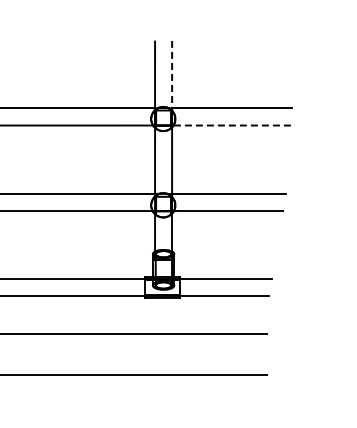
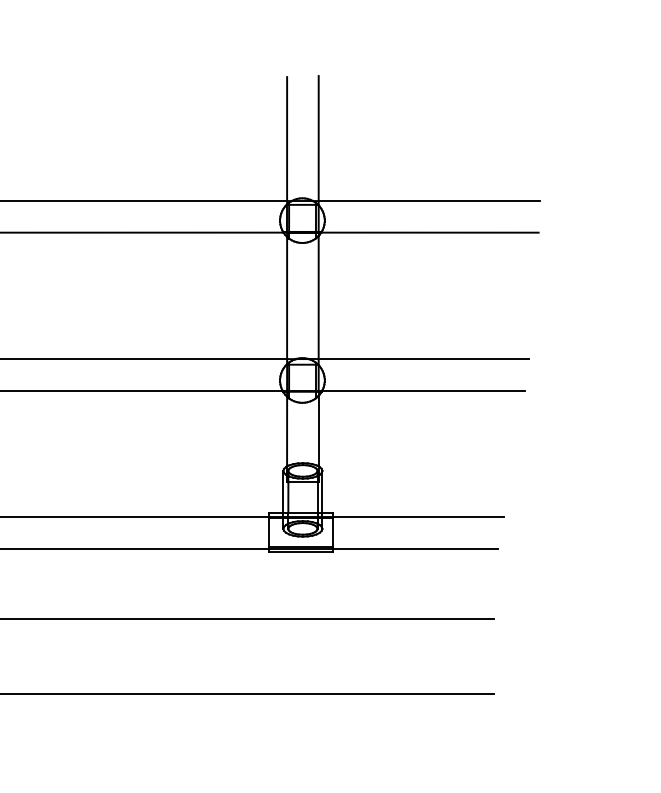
line: (172, 74) -> (319, 138), dashed -> solid
line: (232, 125) -> (430, 232), dashed -> solid

